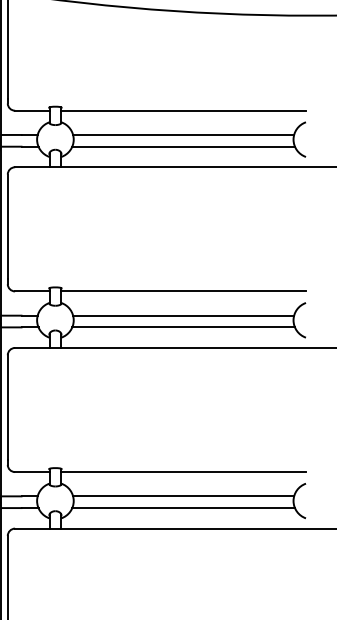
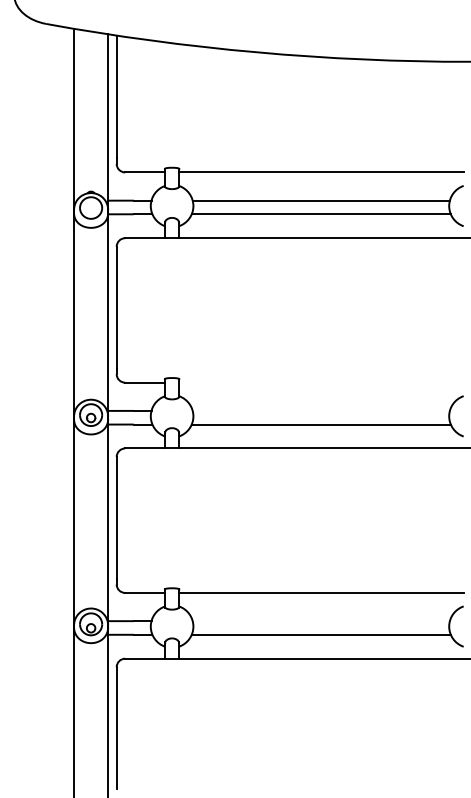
line: (182, 291) -> (320, 382), removed
line: (182, 315) -> (320, 410), removed
line: (182, 496) -> (320, 621), removed

